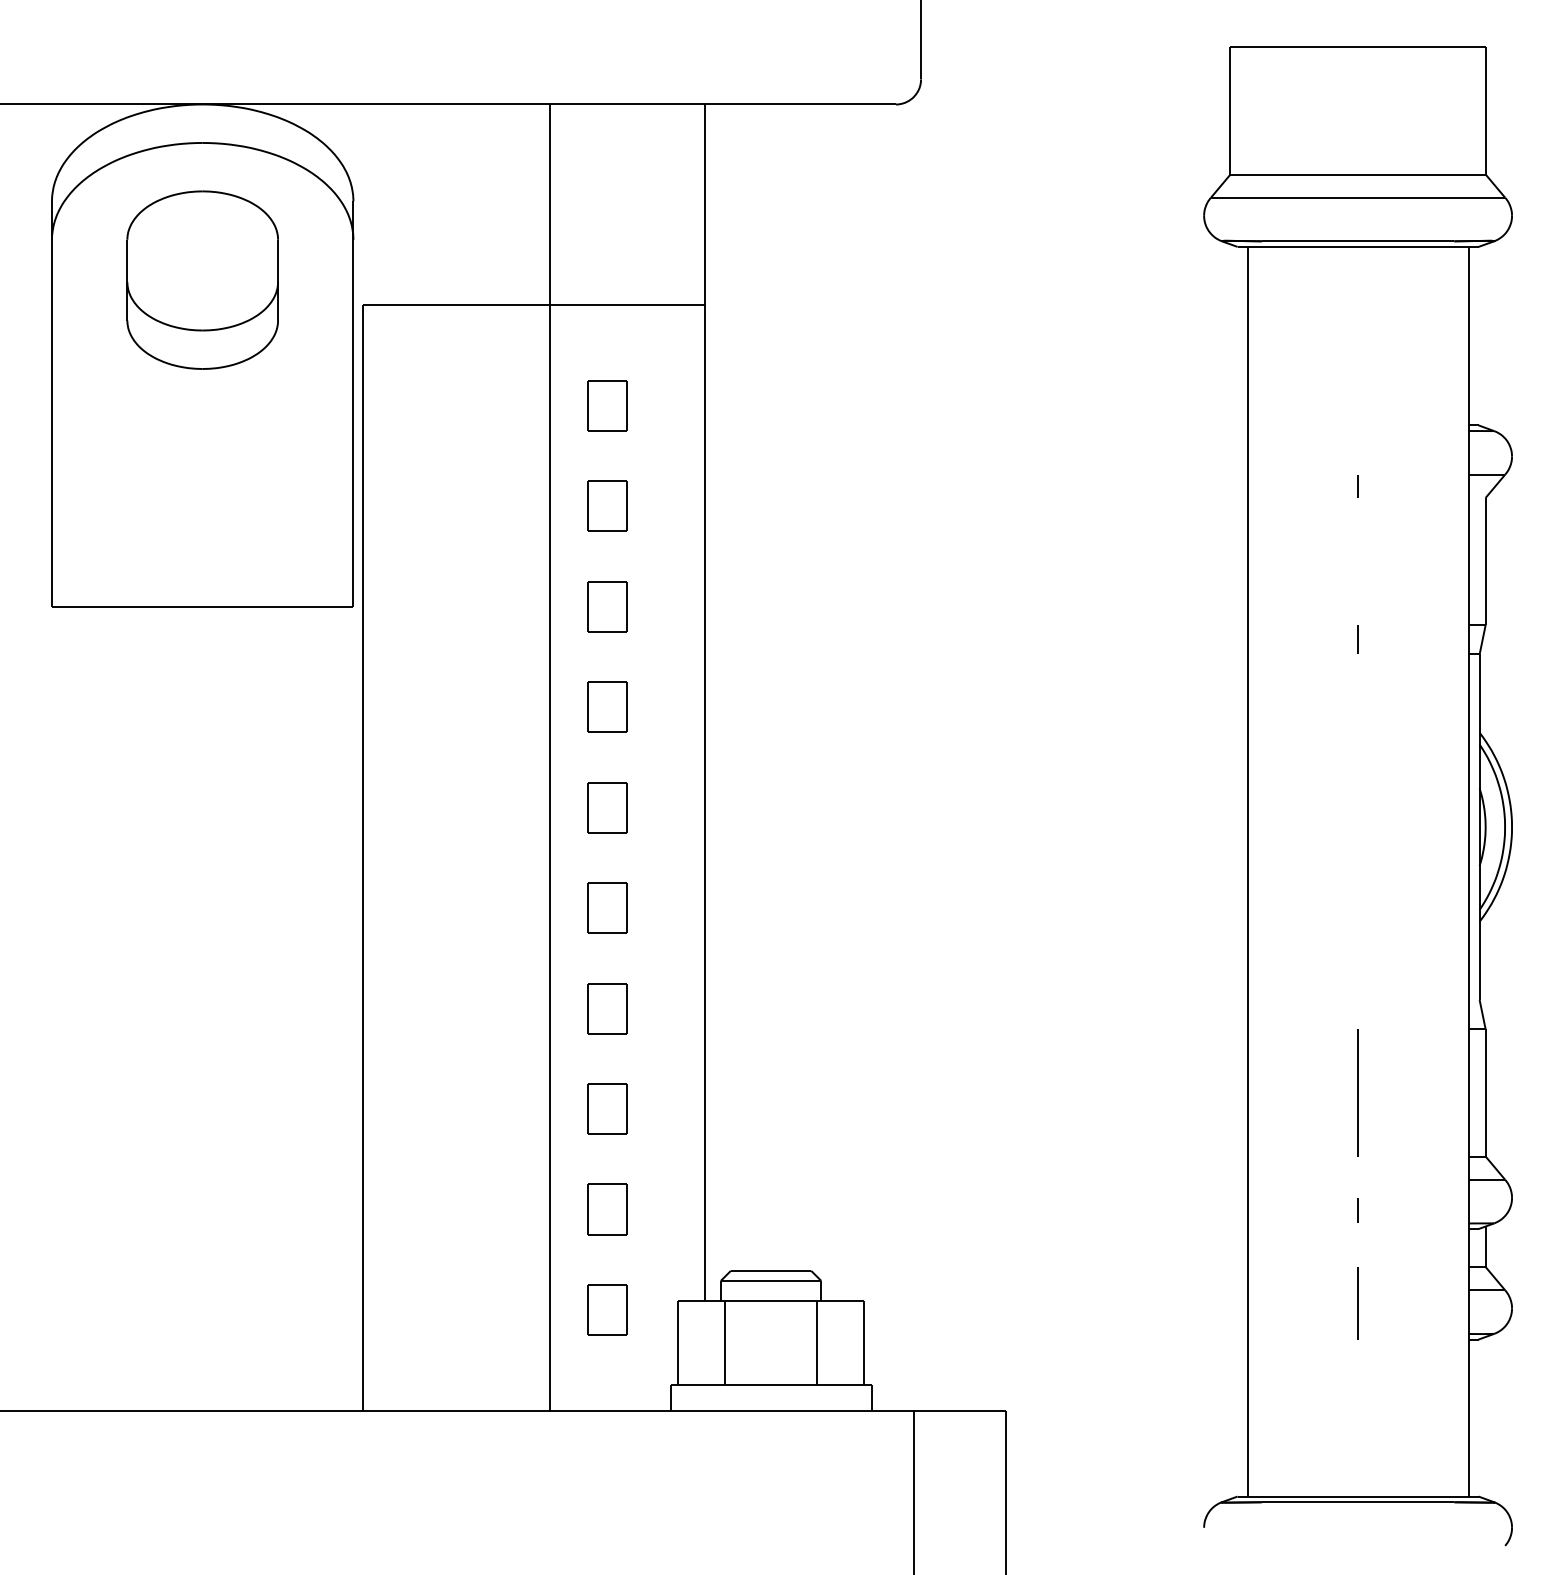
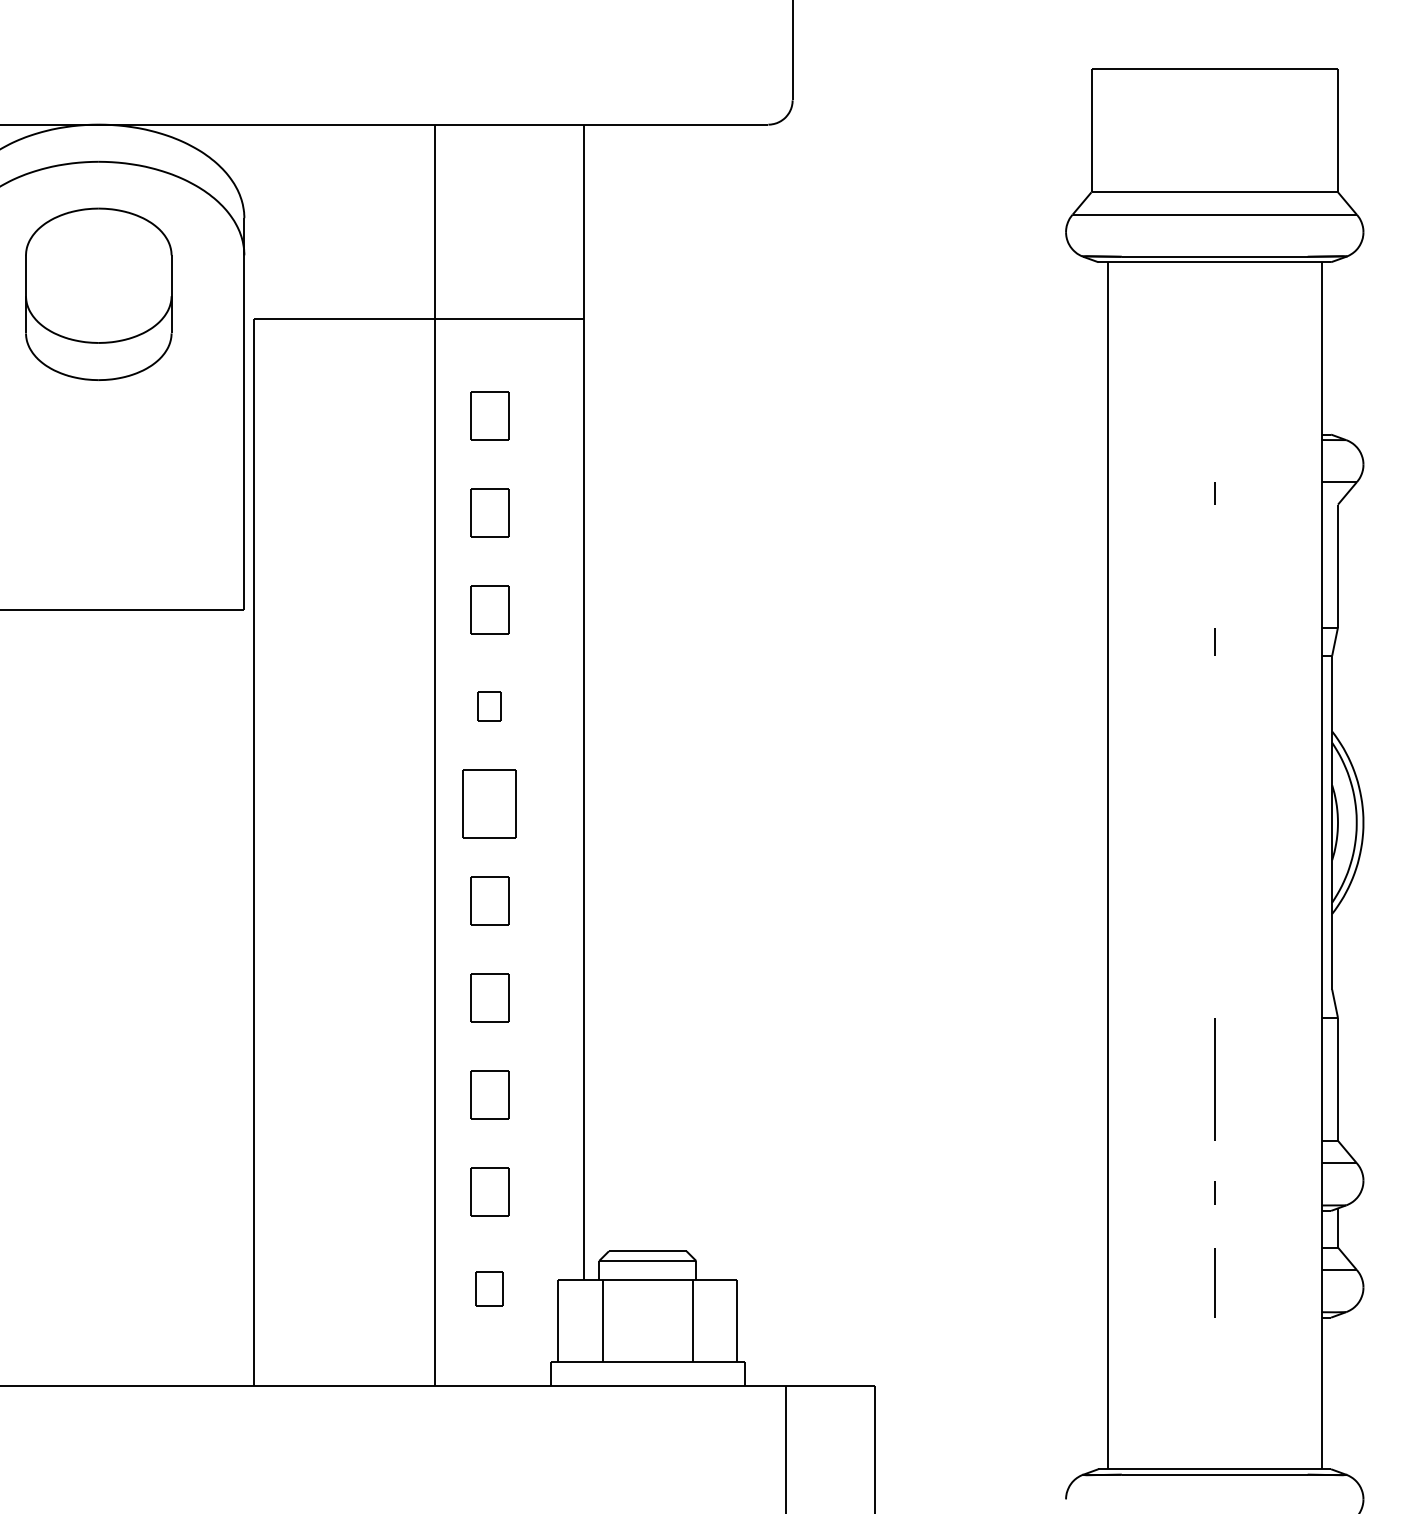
part: (607, 706) -> (489, 706), size x0.6
part: (607, 807) -> (489, 803), size x1.4
part: (607, 1309) -> (489, 1288), size x0.7

